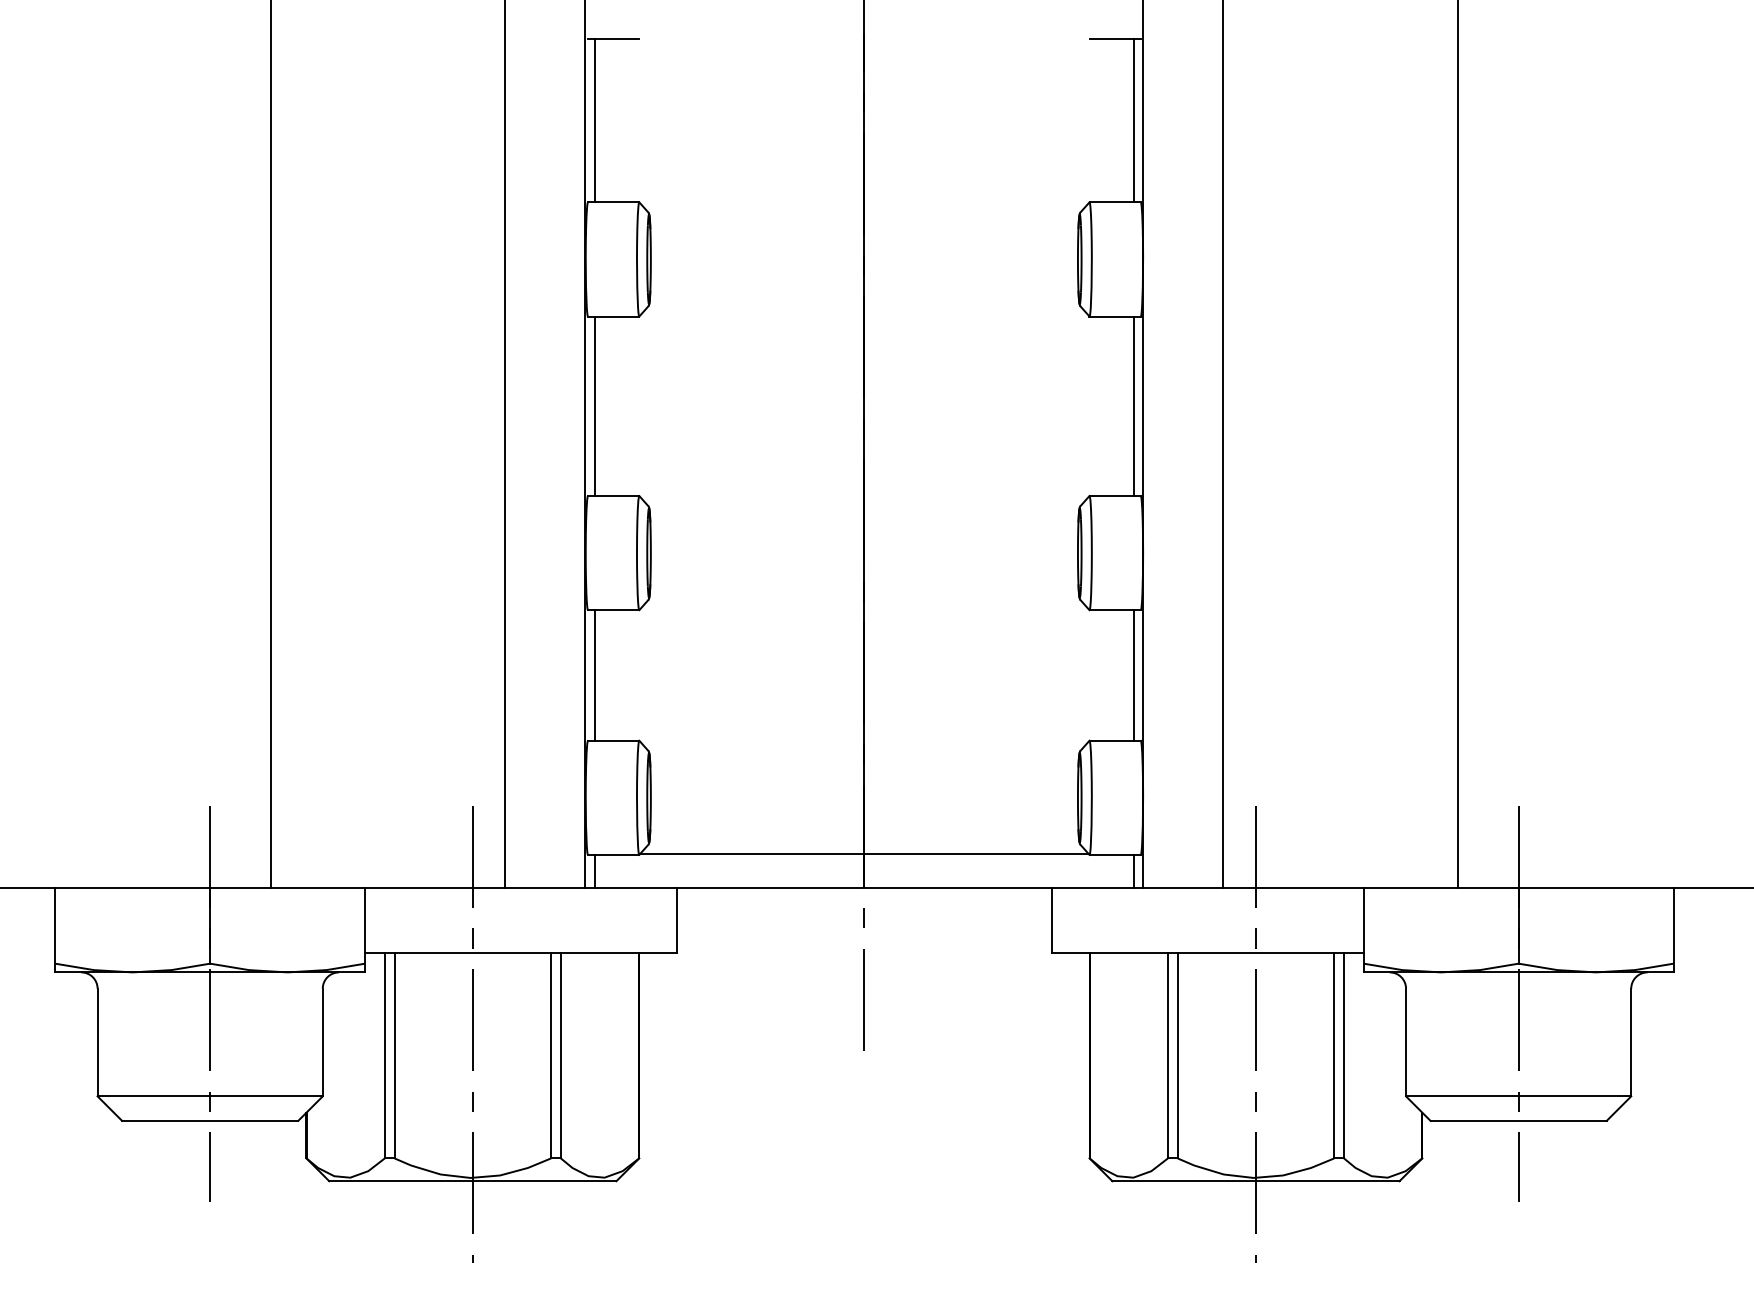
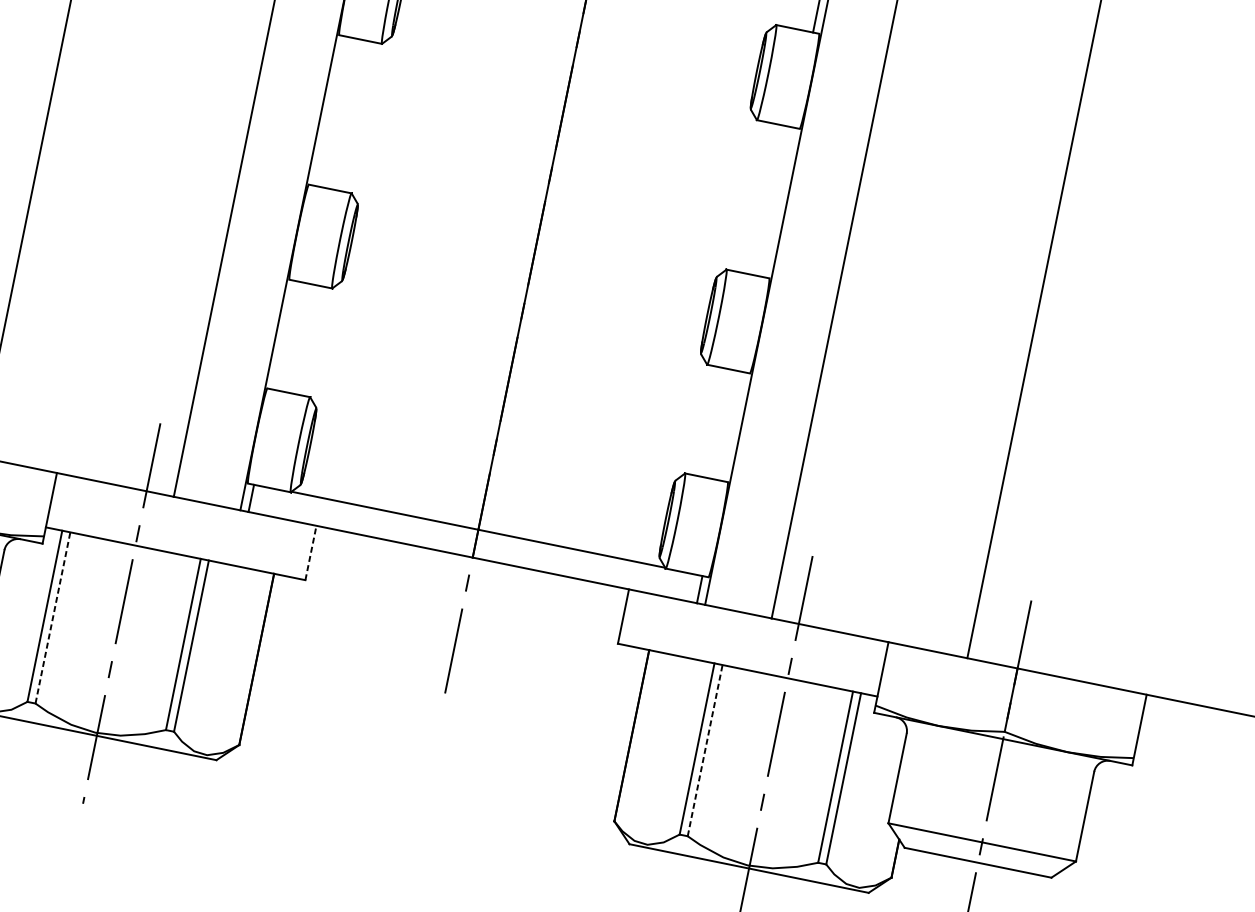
line: (595, 406) -> (330, 111), removed
line: (1133, 406) -> (778, 202), removed
line: (595, 675) -> (284, 335), removed
line: (1133, 675) -> (732, 426), removed
line: (676, 920) -> (310, 553), solid -> dashed
line: (394, 1055) -> (52, 617), solid -> dashed
line: (1177, 1055) -> (705, 750), solid -> dashed

